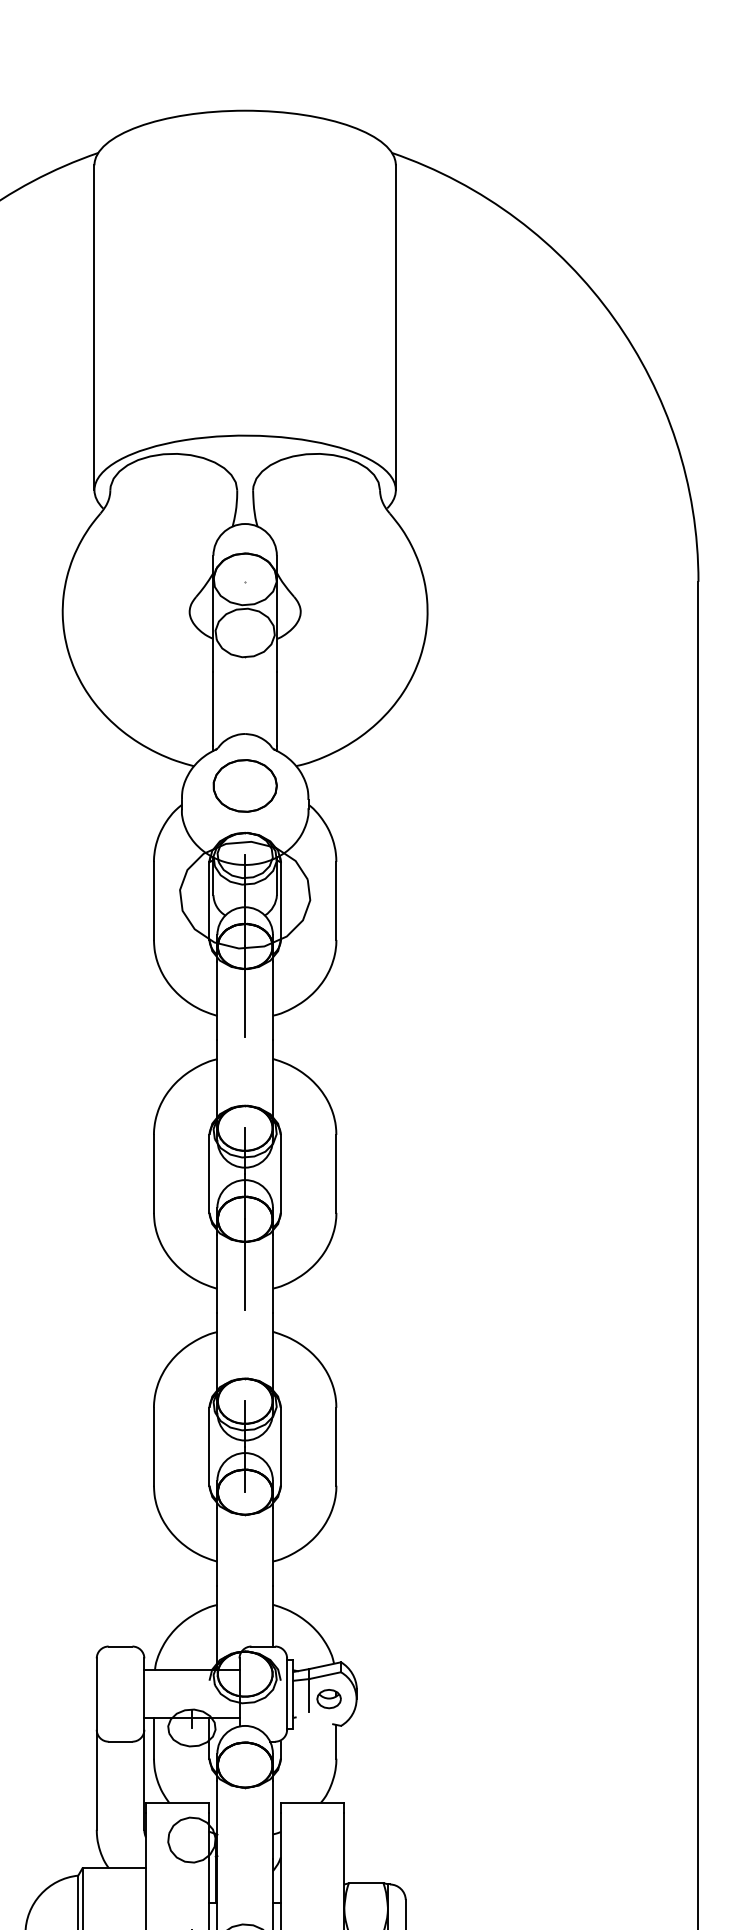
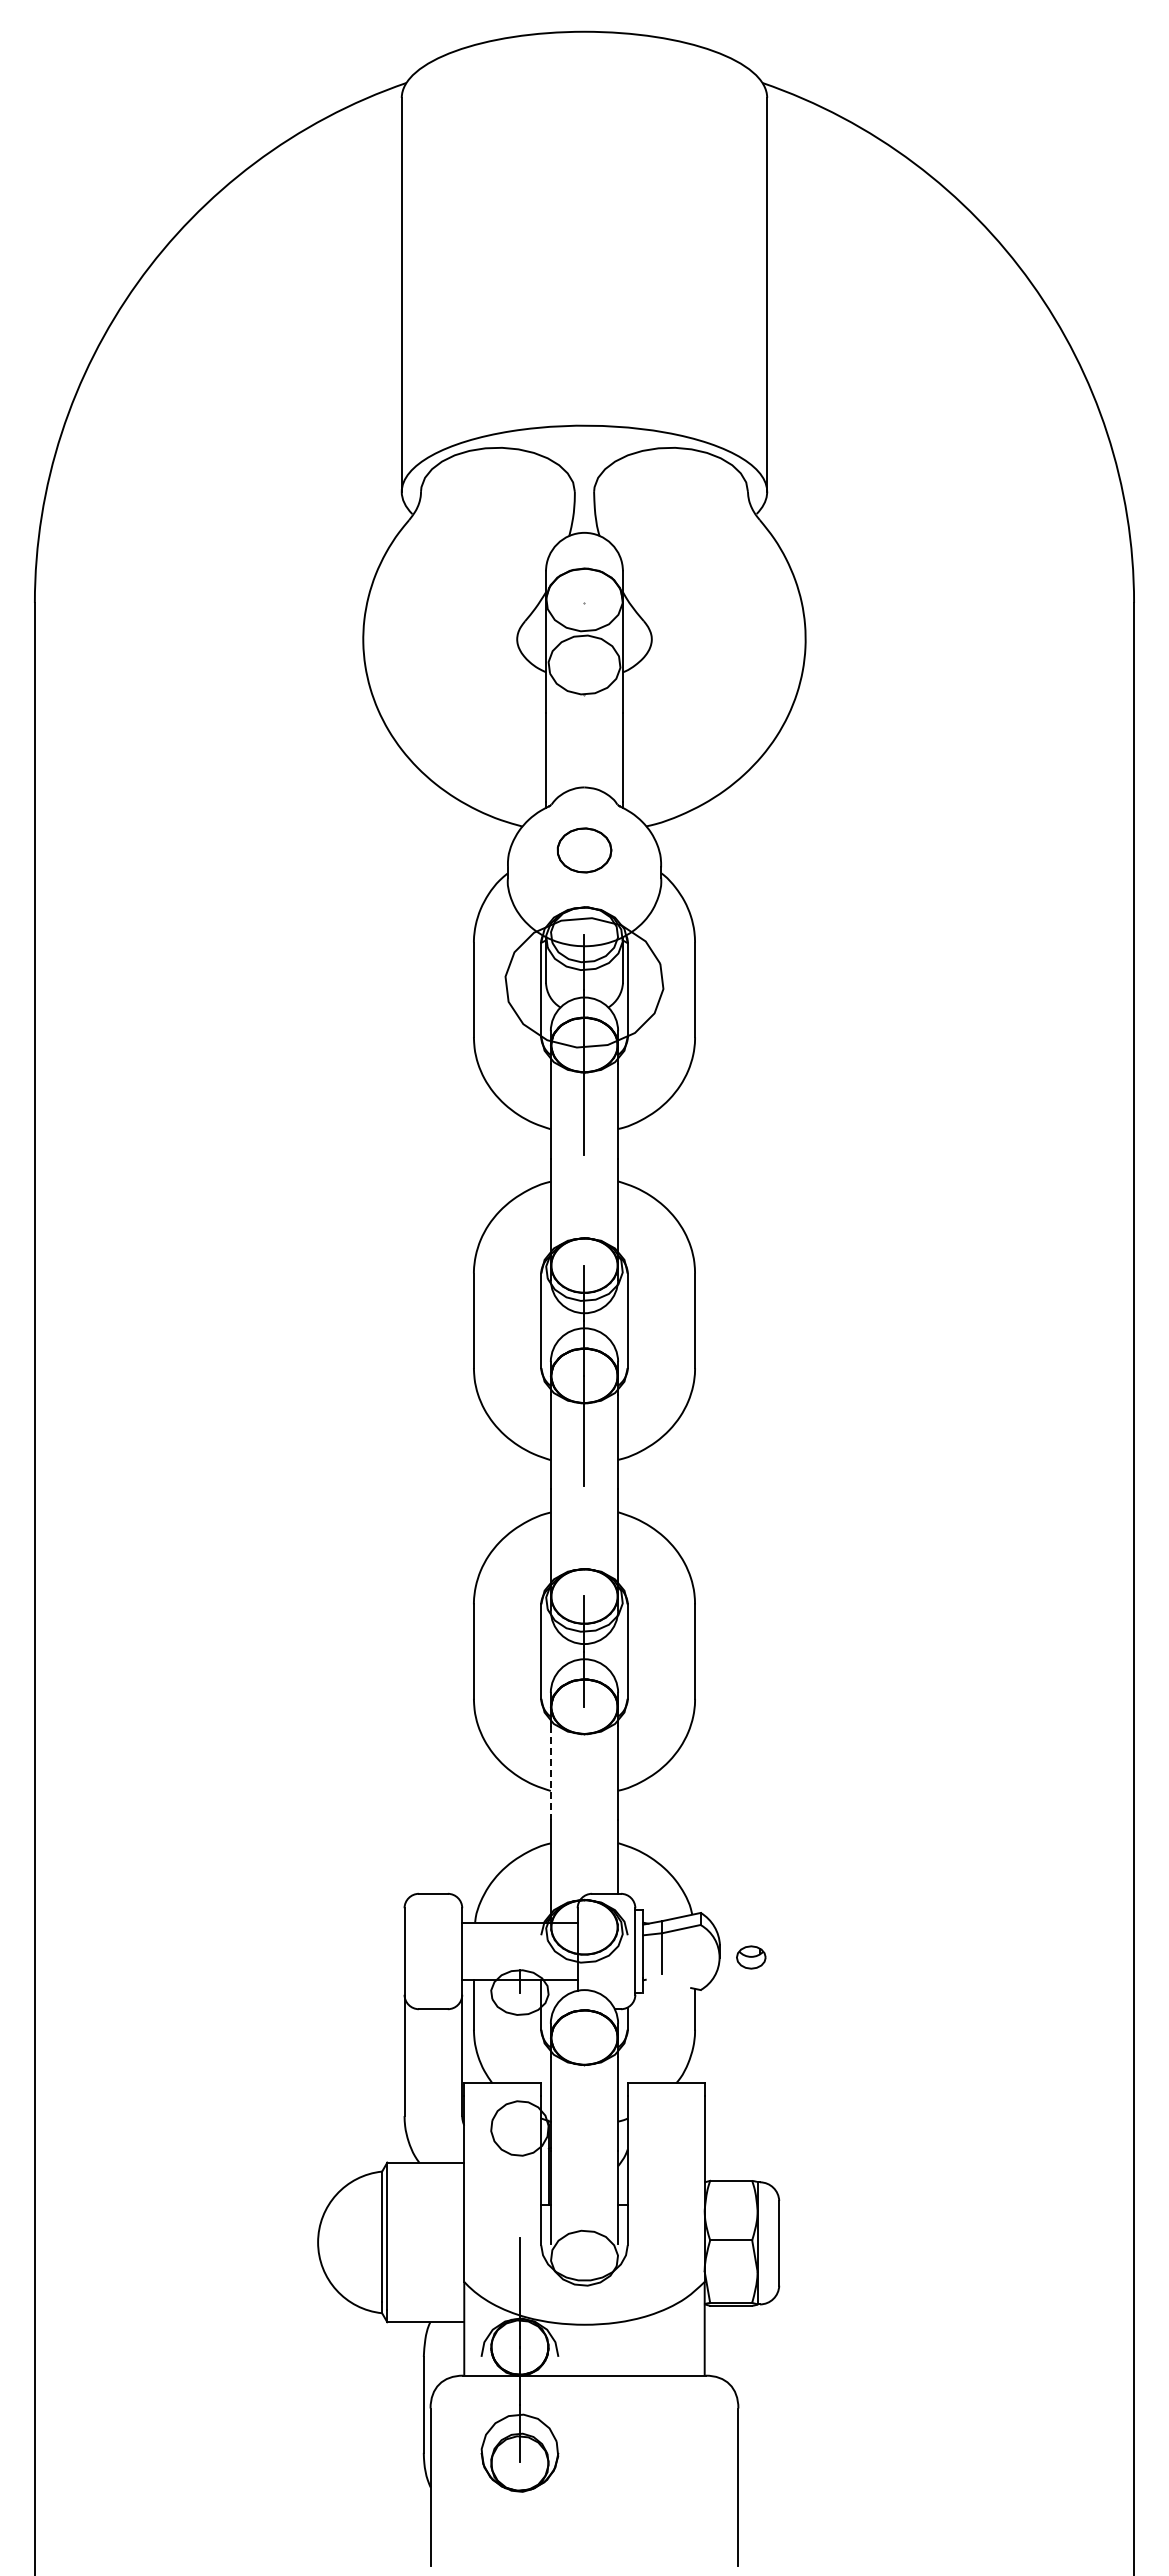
part: (245, 786) -> (584, 850), size x0.7
line: (217, 1547) -> (550, 1773), solid -> dashed
part: (329, 1699) -> (751, 1957), moved

